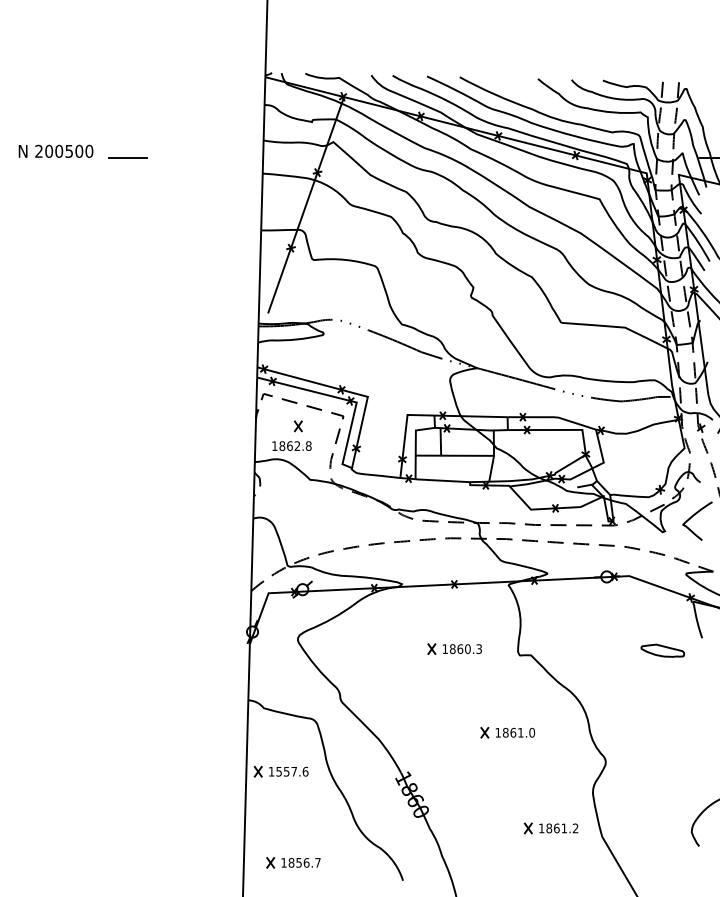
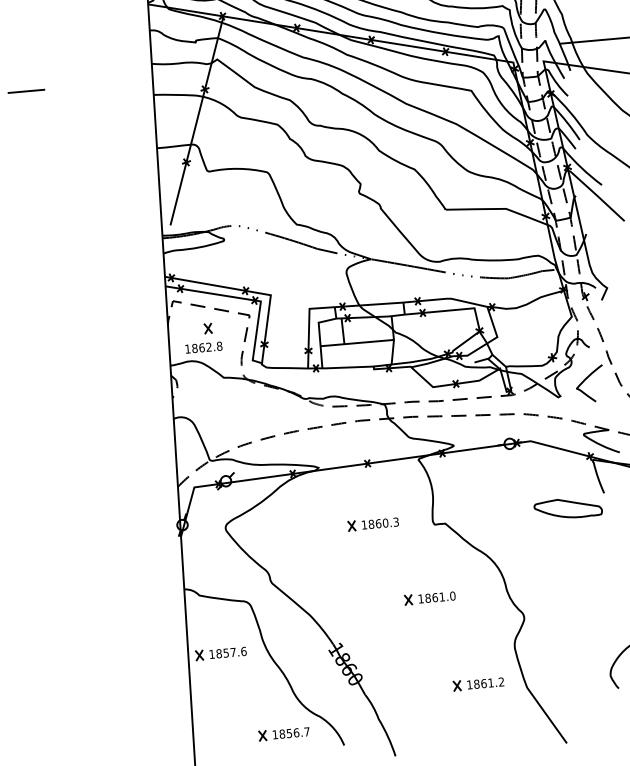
part: (662, 650) -> (568, 508), size x1.67
text: (279, 771) -> (219, 653), 1557.6 -> 1857.6
part: (293, 862) -> (284, 733), moved

